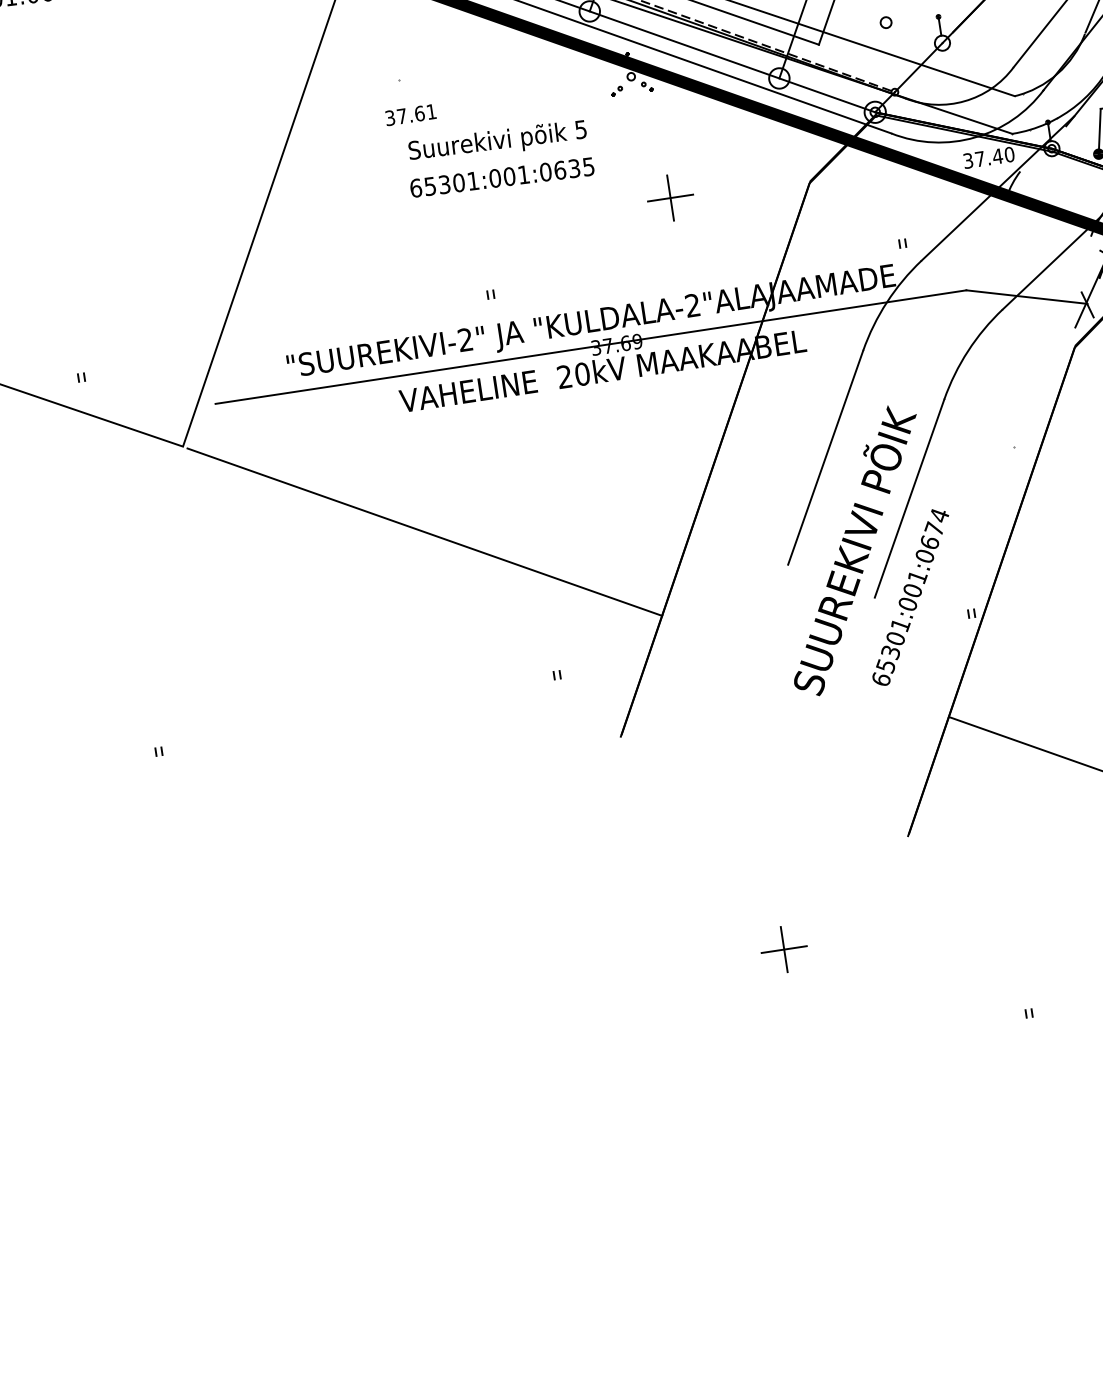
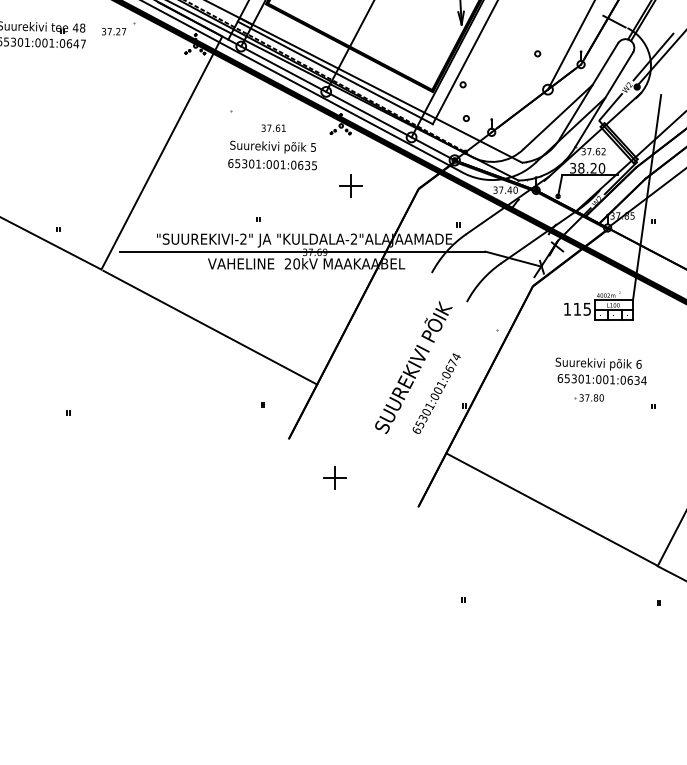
text: (410, 113) -> (273, 127), moved
line: (823, 456) -> (405, 320), removed
line: (907, 498) -> (442, 346), removed
part: (782, 948) -> (334, 477), moved

